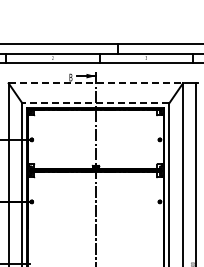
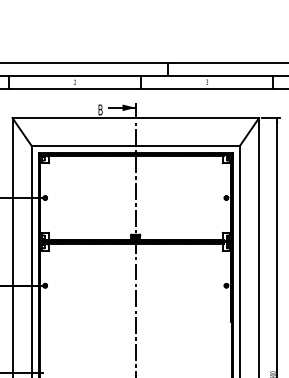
line: (96, 83) -> (136, 118), dashed -> solid
line: (95, 103) -> (135, 146), dashed -> solid

